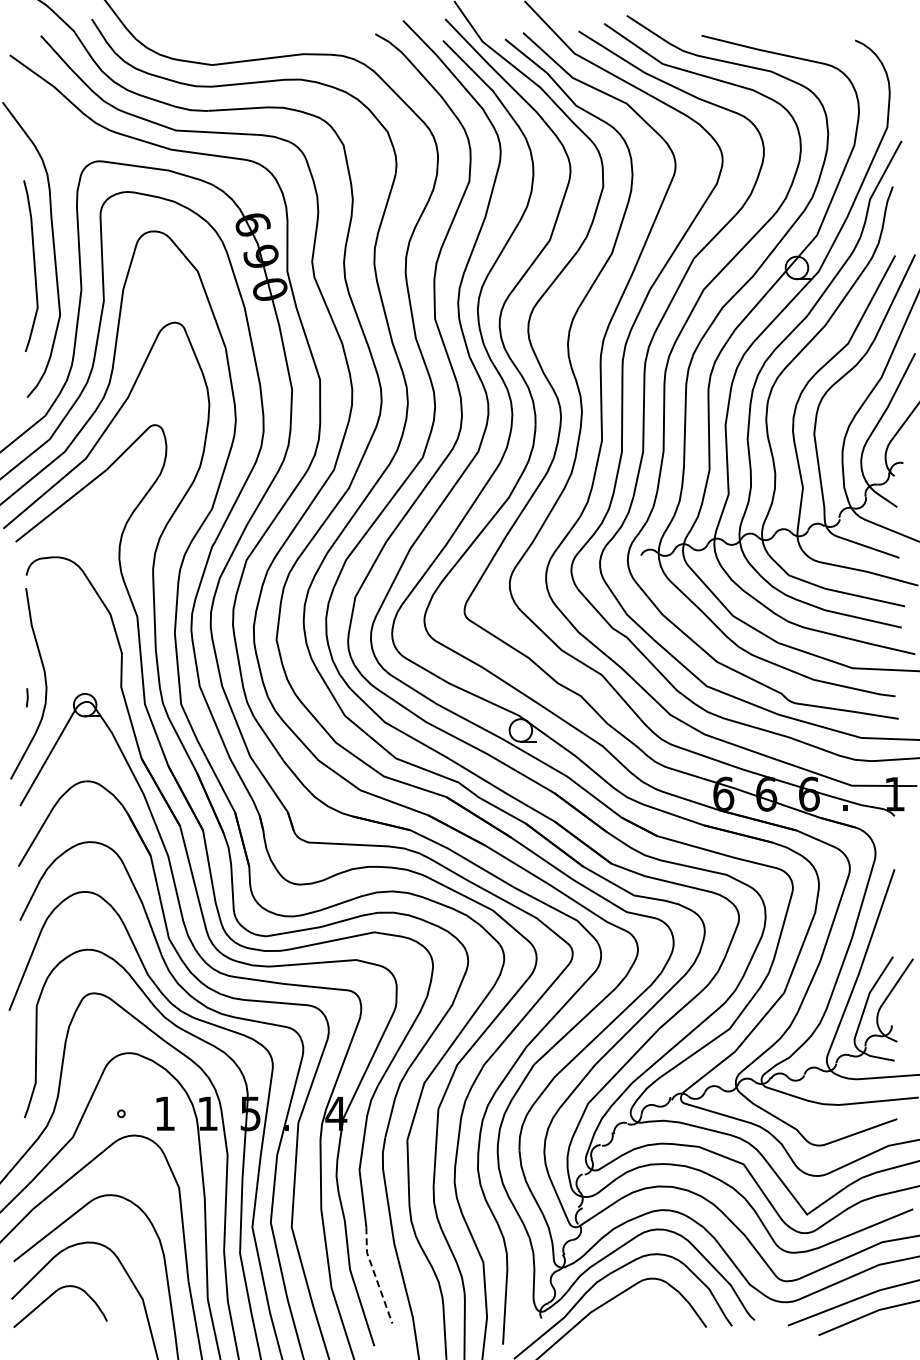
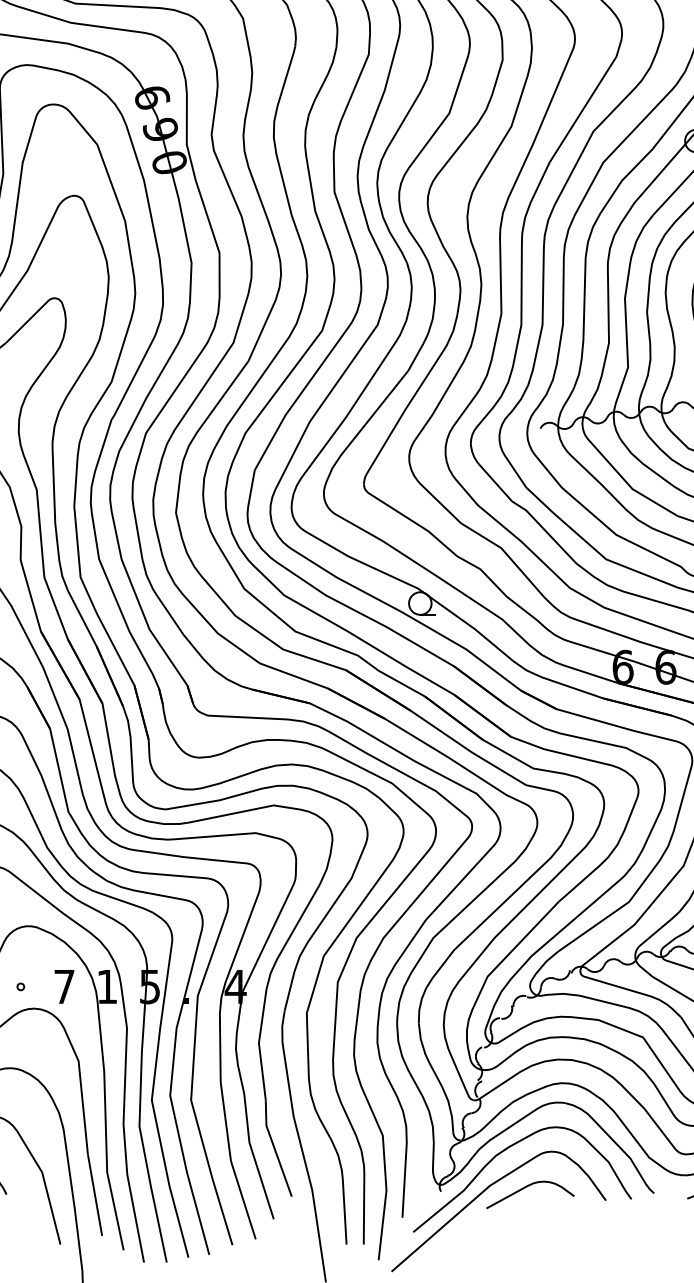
text: (164, 1113) -> (63, 986), 1 -> 7
line: (375, 1275) -> (274, 1148), dashed -> solid
curve: (627, 1314) -> (526, 1187), added

